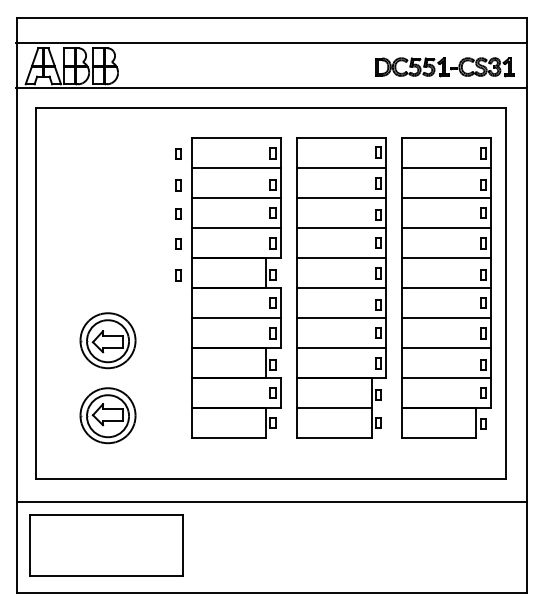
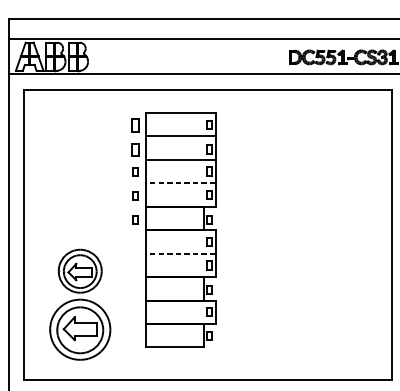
part: (178, 153) -> (135, 124), size x1.6
part: (178, 185) -> (135, 149), size x1.4
line: (236, 228) -> (180, 183), solid -> dashed
part: (341, 287) -> (262, 229), removed
part: (446, 287) -> (344, 229), removed
line: (236, 318) -> (180, 253), solid -> dashed
part: (107, 415) -> (79, 329), size x1.4

